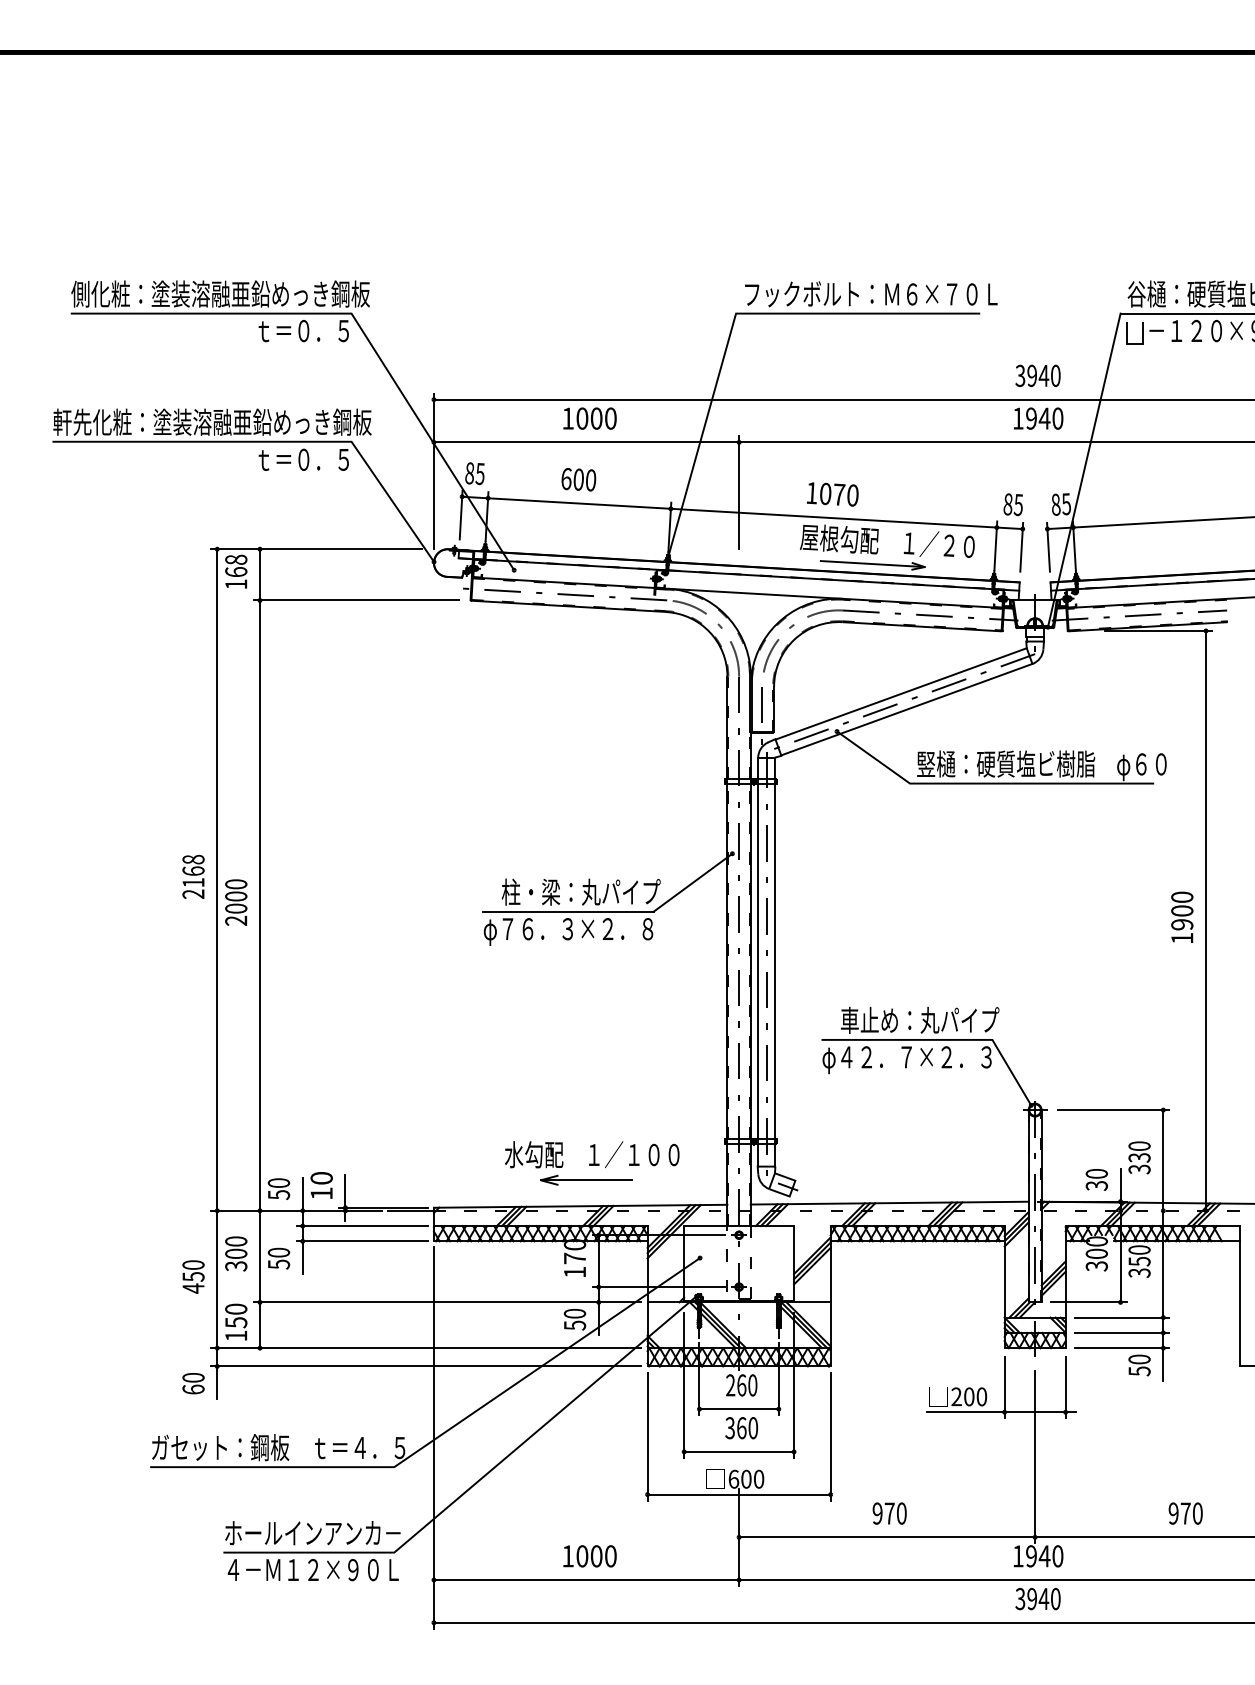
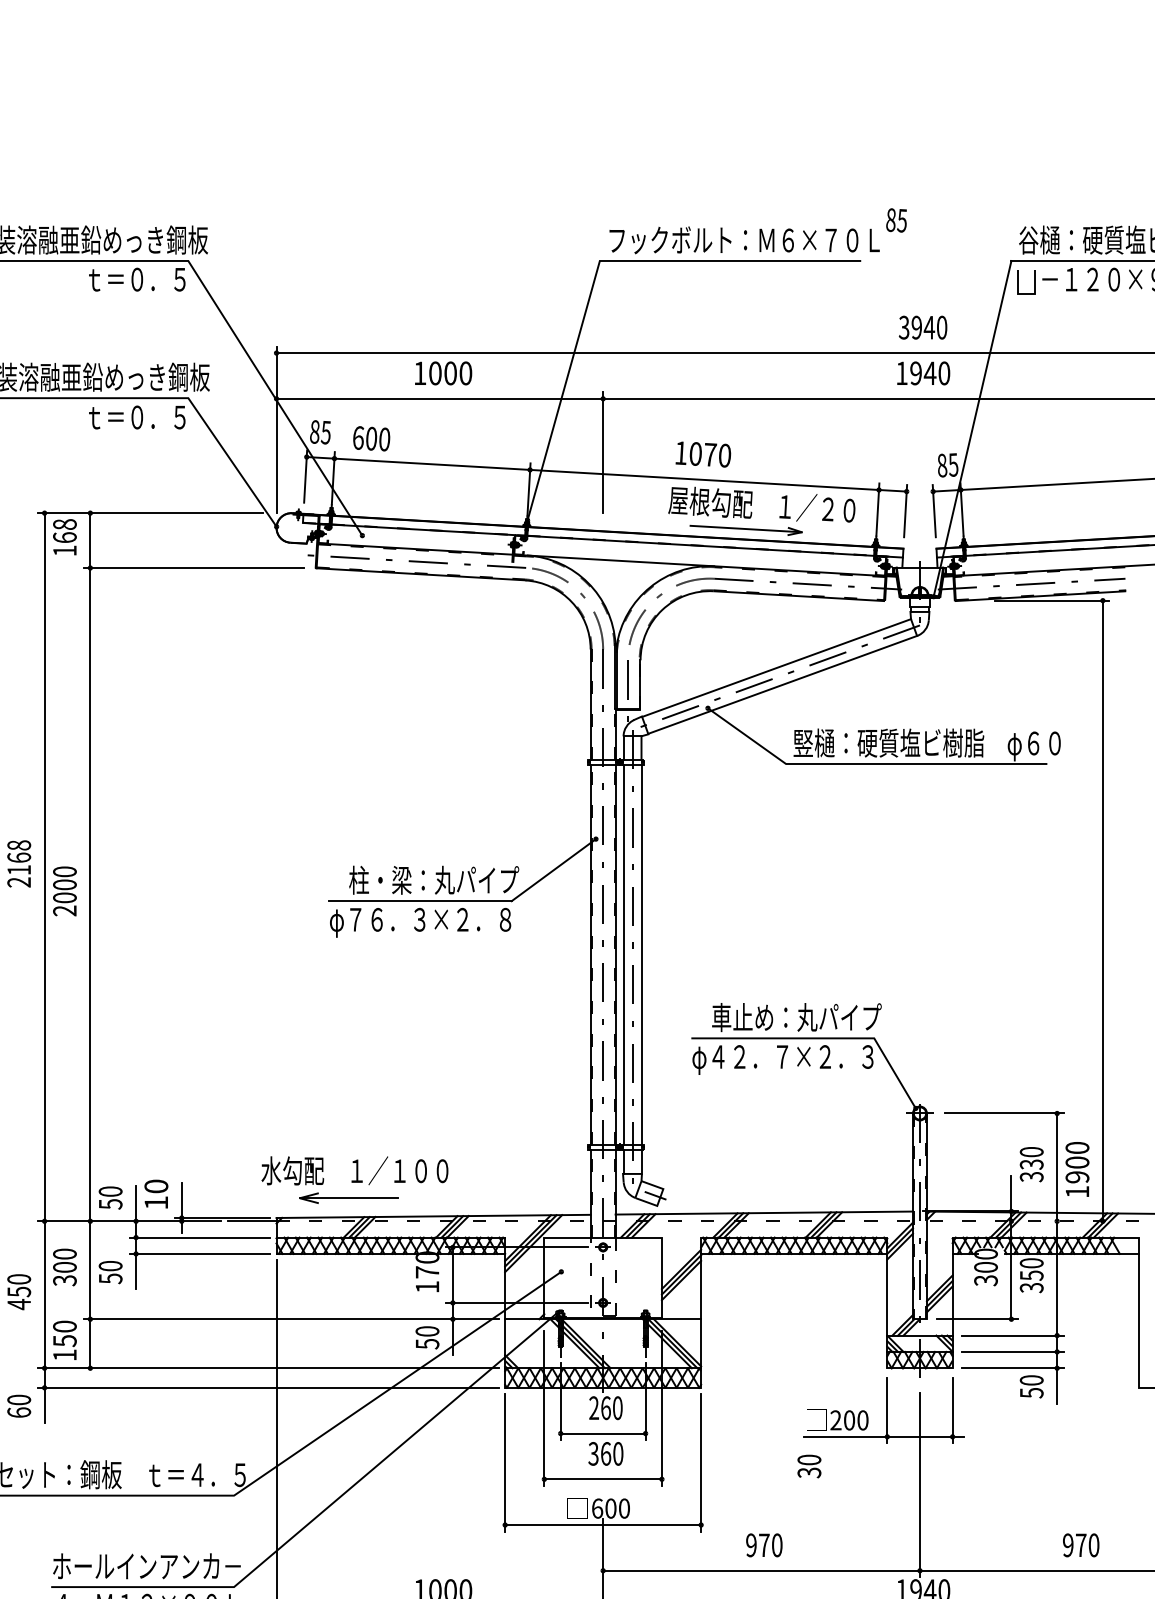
text: (578, 479) -> (371, 438), moved
text: (1012, 504) -> (895, 220), moved
text: (1182, 916) -> (1077, 1168), moved
part: (592, 1163) -> (355, 1180), moved
text: (1096, 1179) -> (809, 1466), moved

